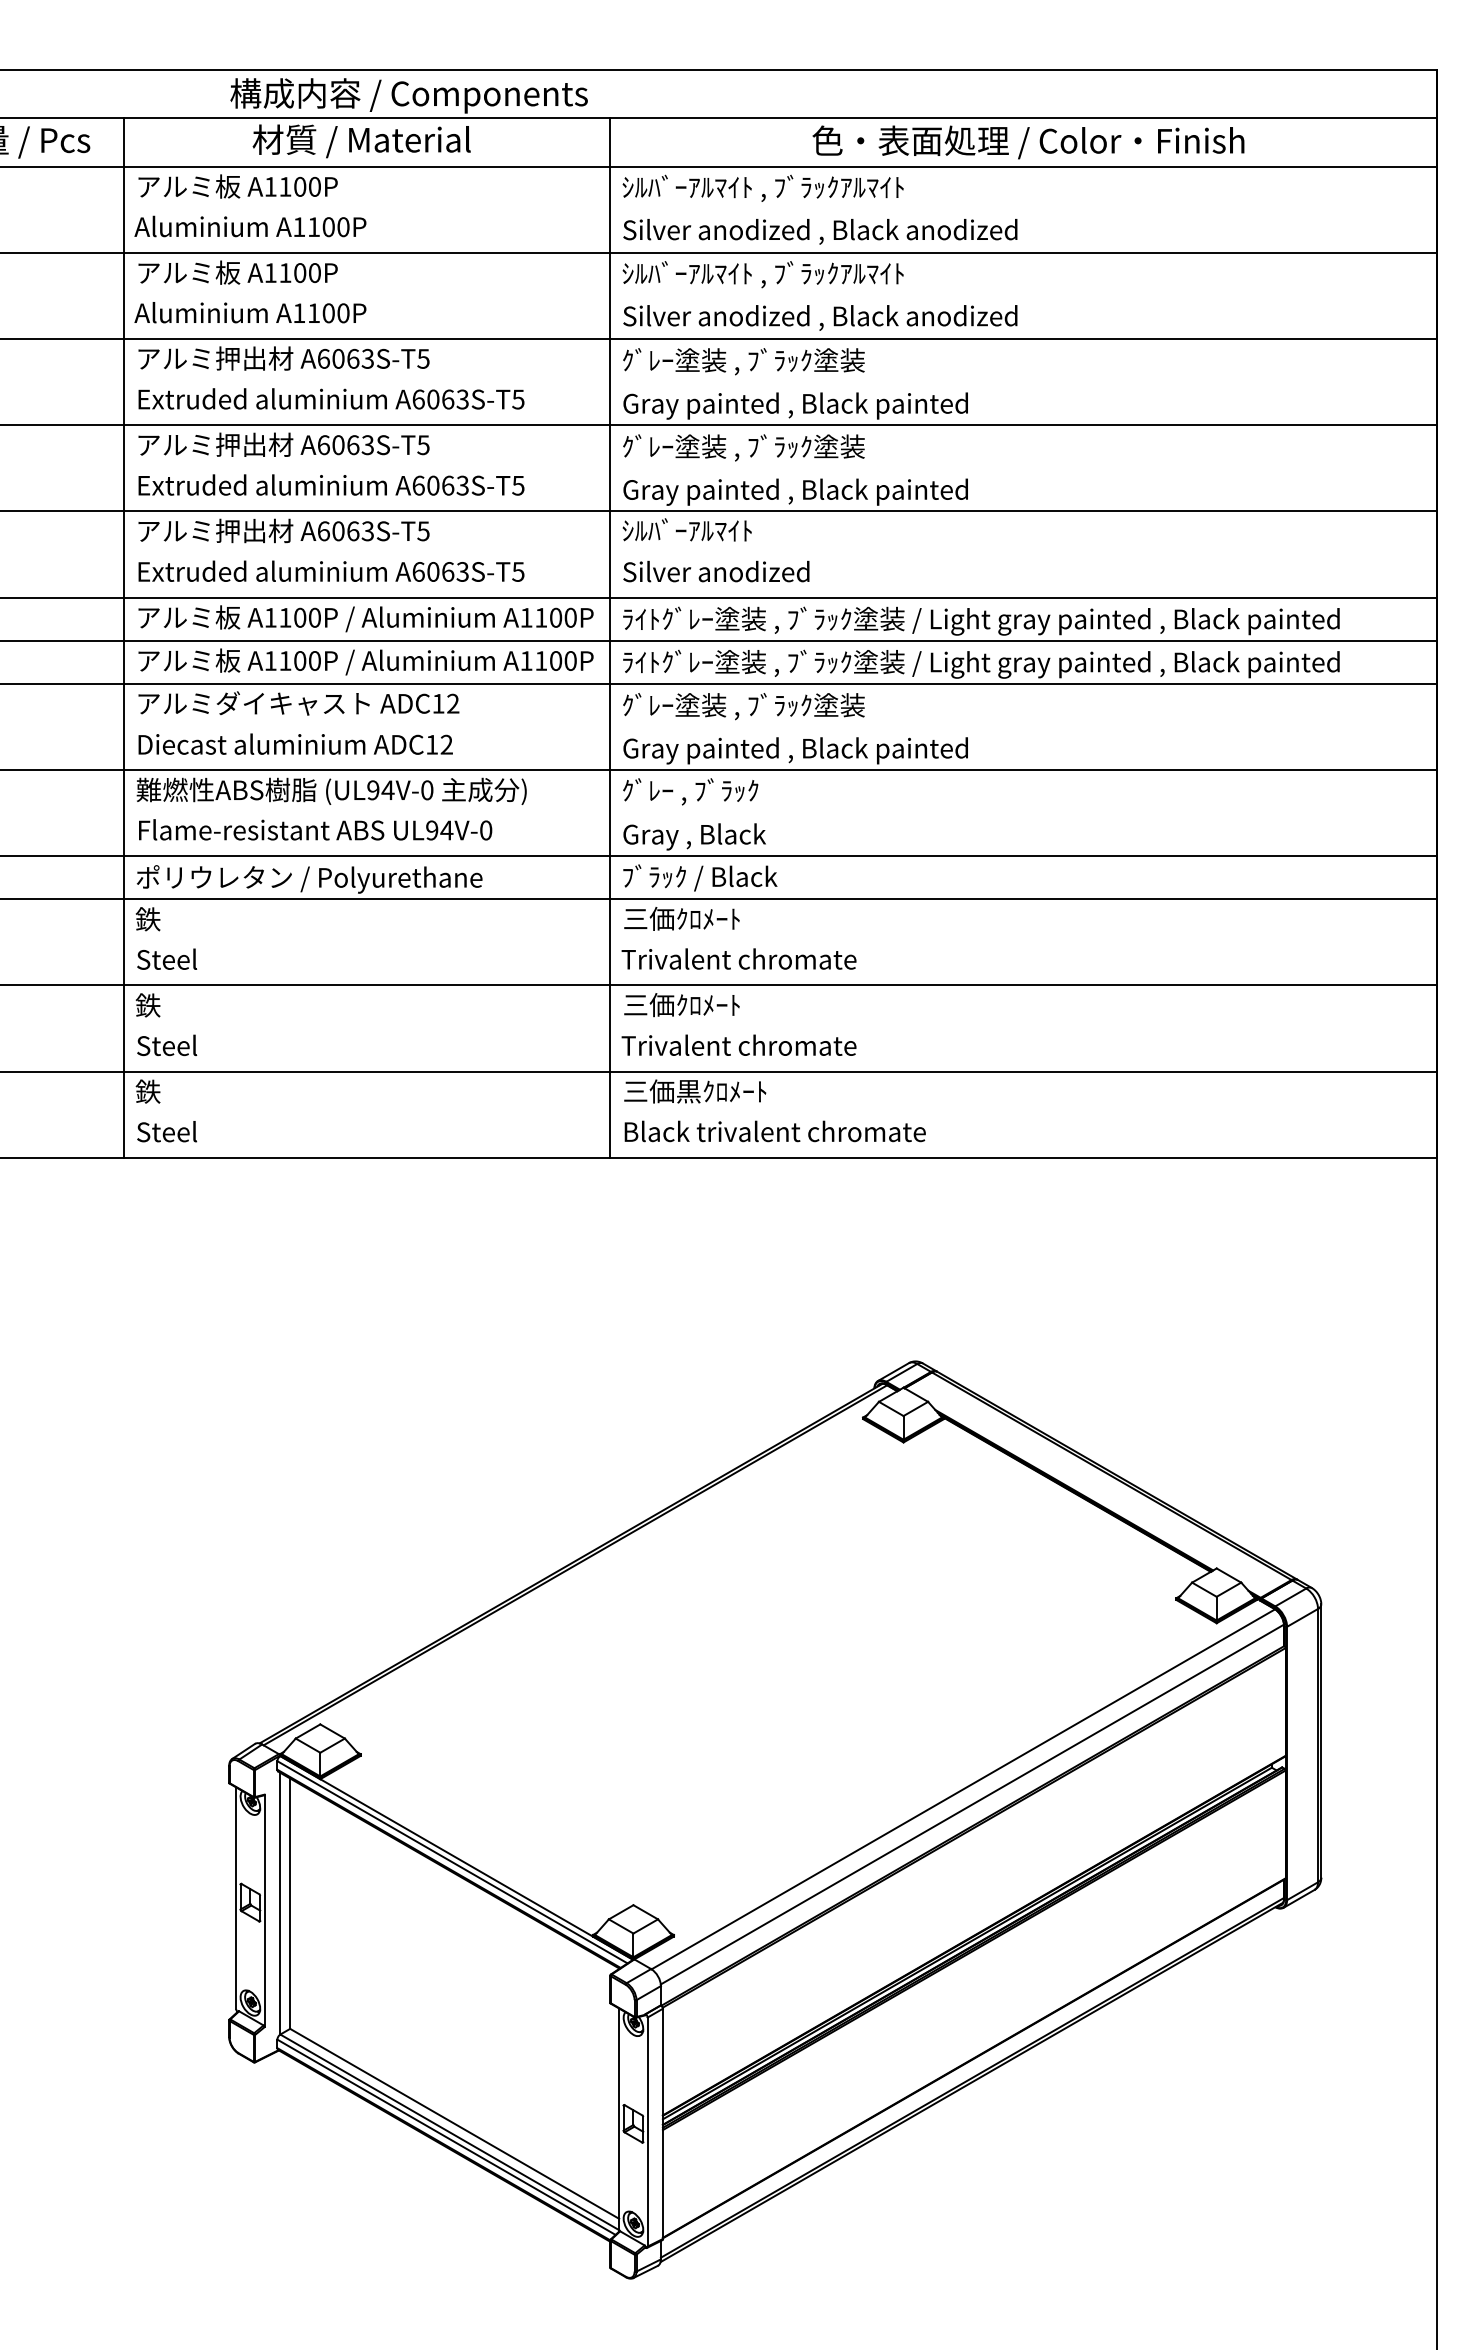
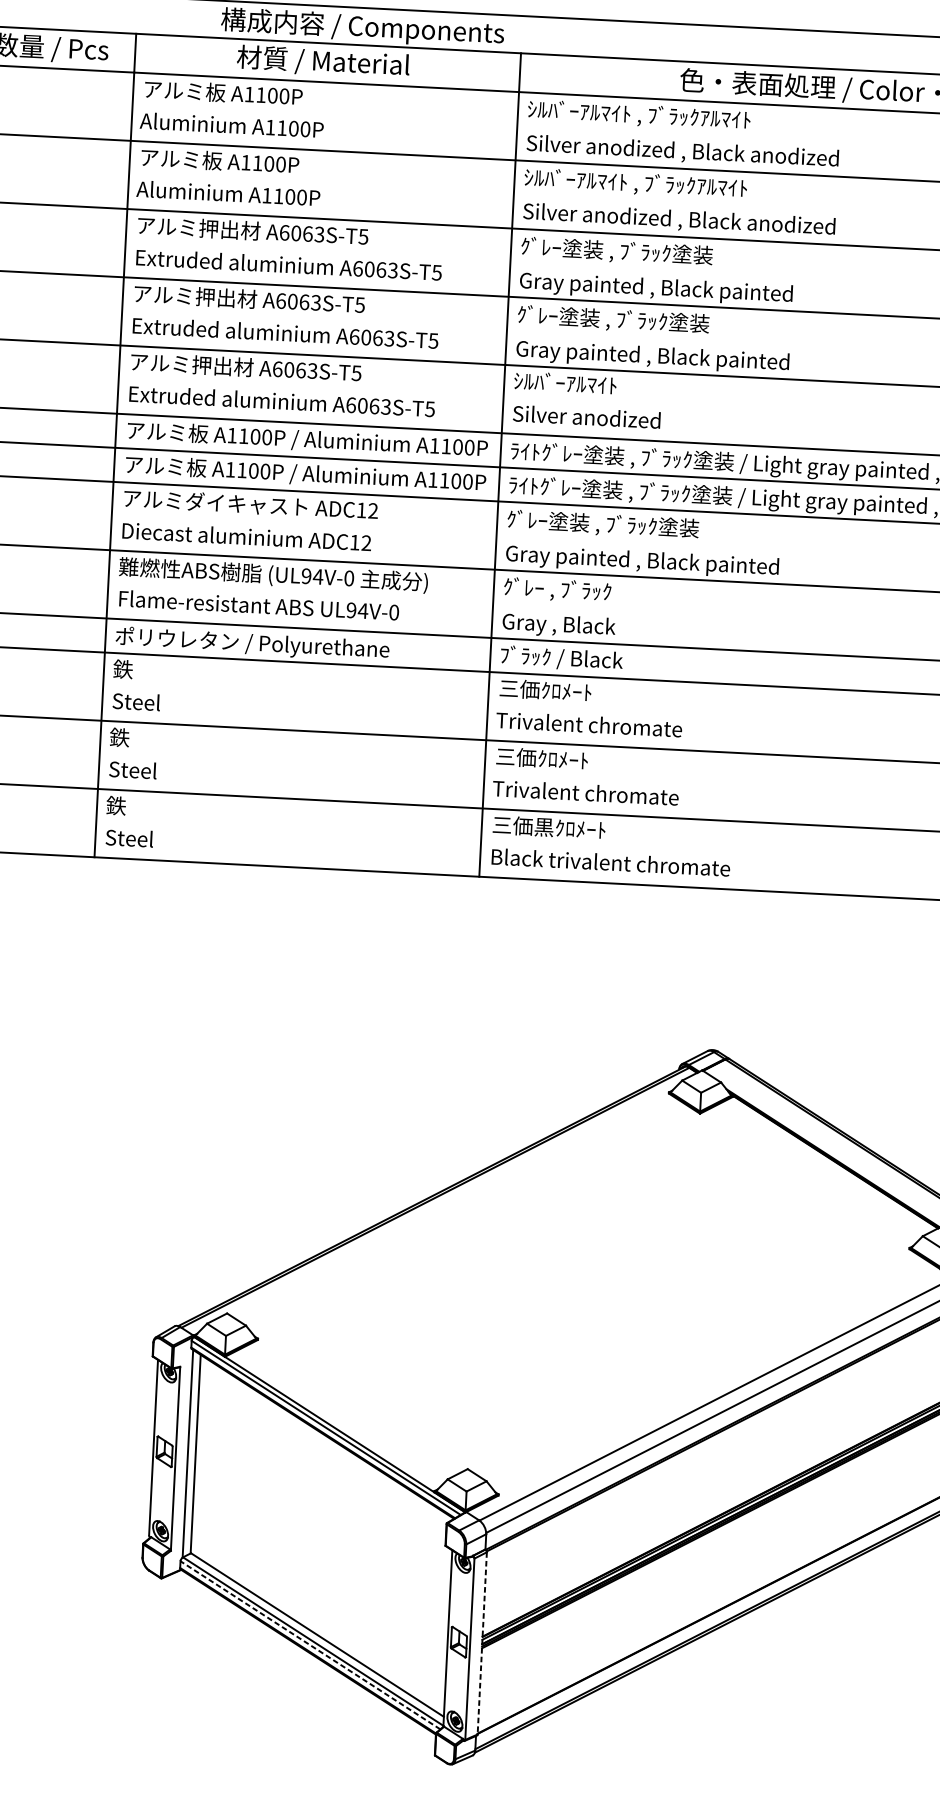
line: (662, 2124) -> (481, 1643), solid -> dashed
line: (446, 2137) -> (310, 1645), solid -> dashed

